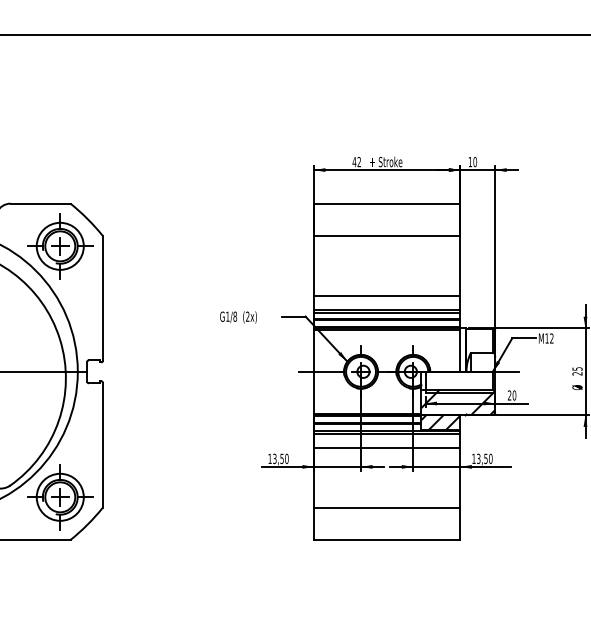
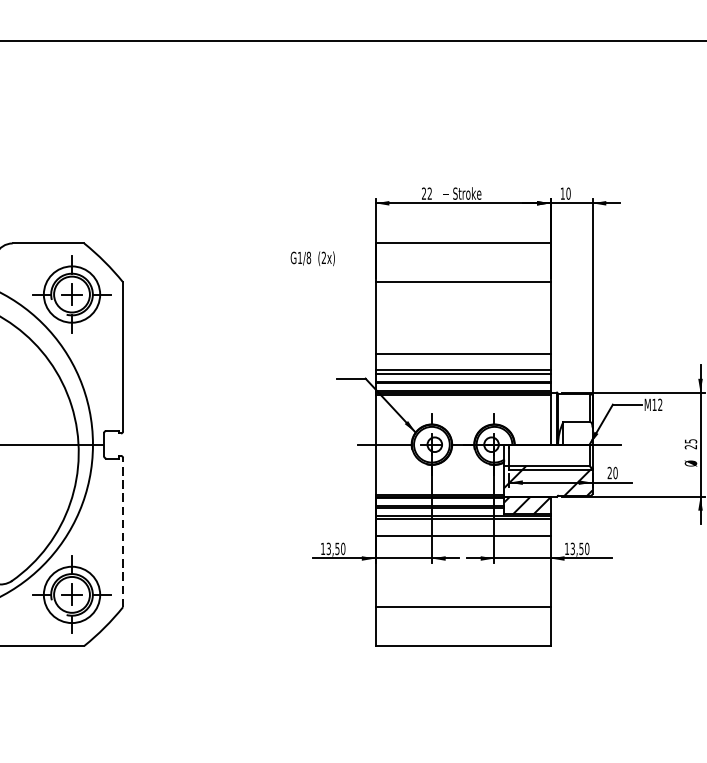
text: (354, 162) -> (424, 194), 42 -> 22
text: (238, 317) -> (312, 258), moved
line: (102, 444) -> (122, 531), solid -> dashed

